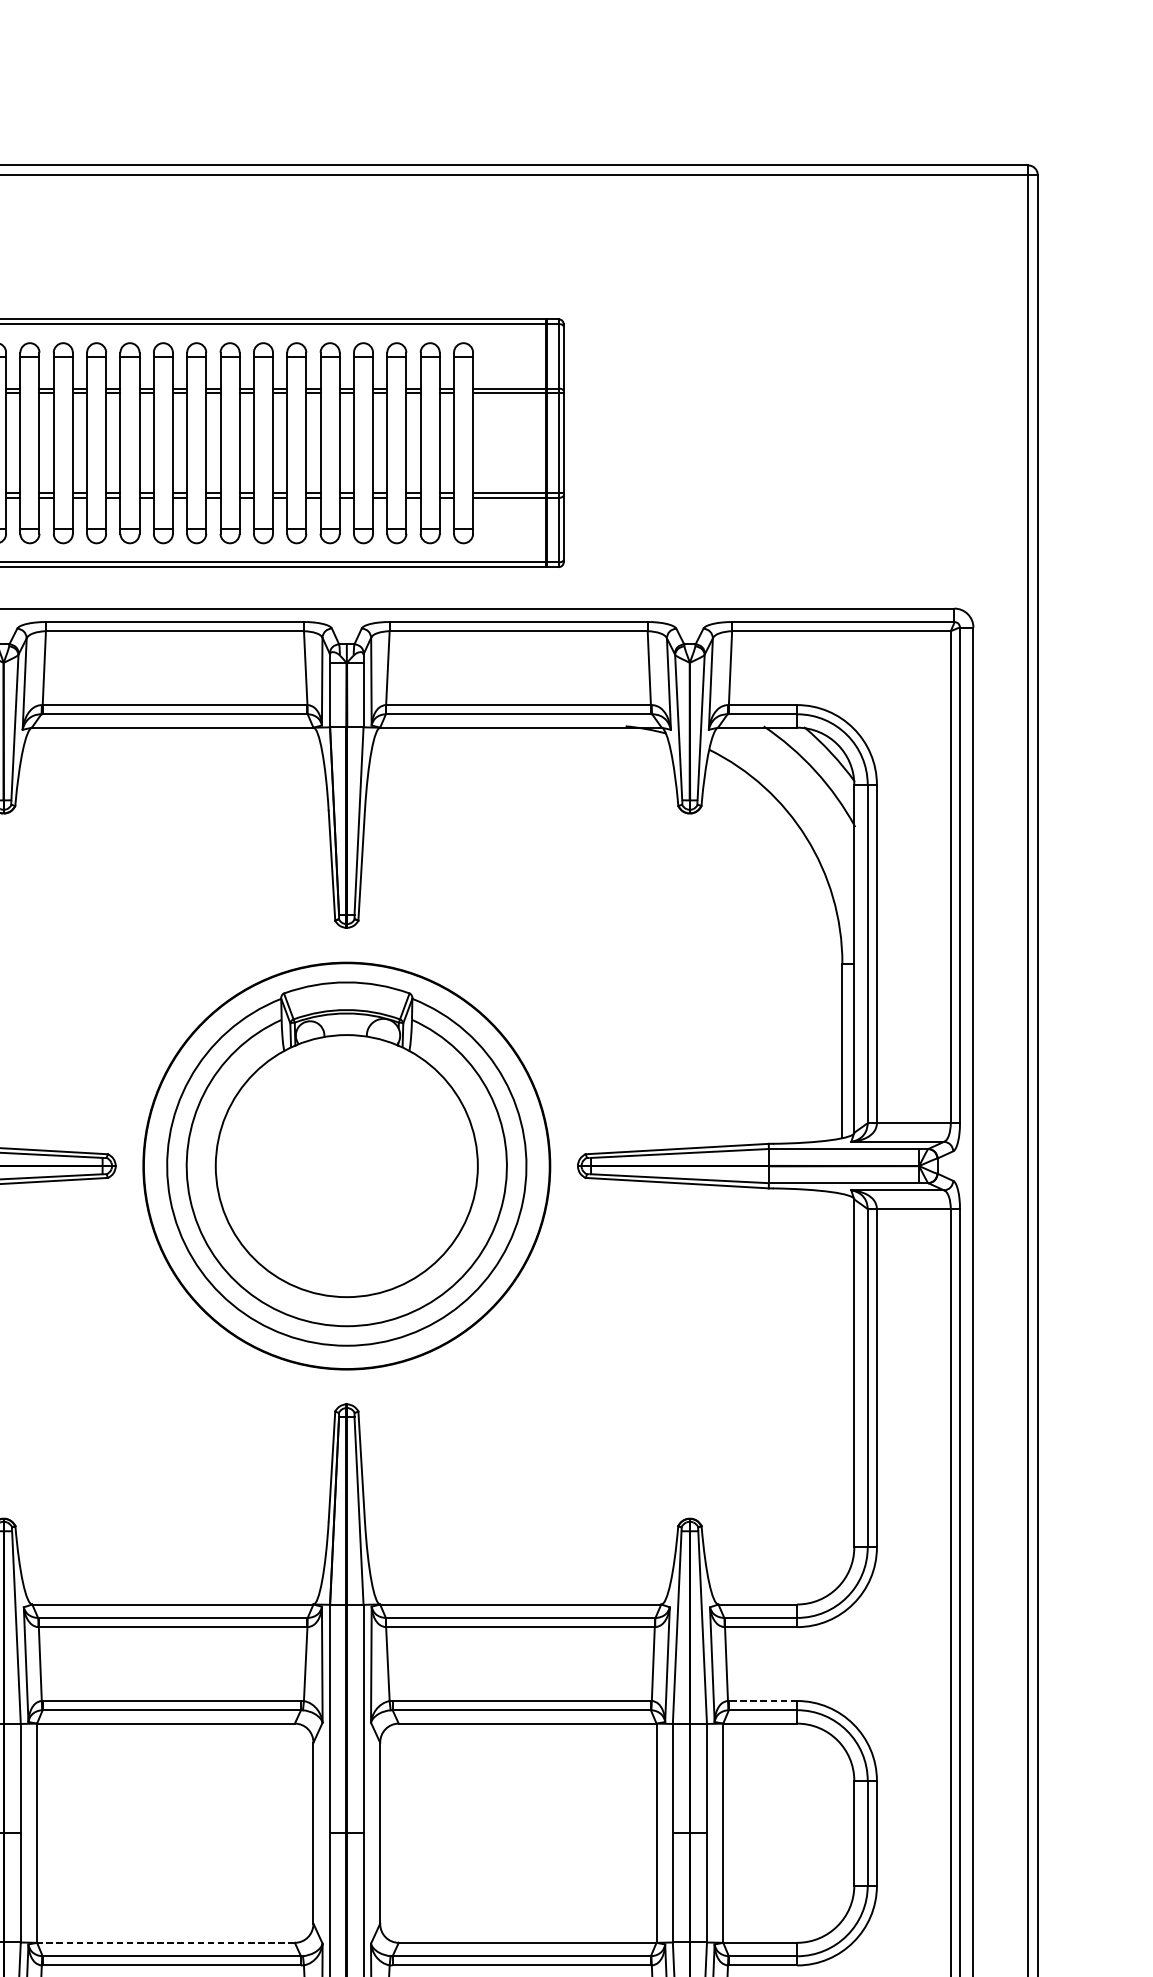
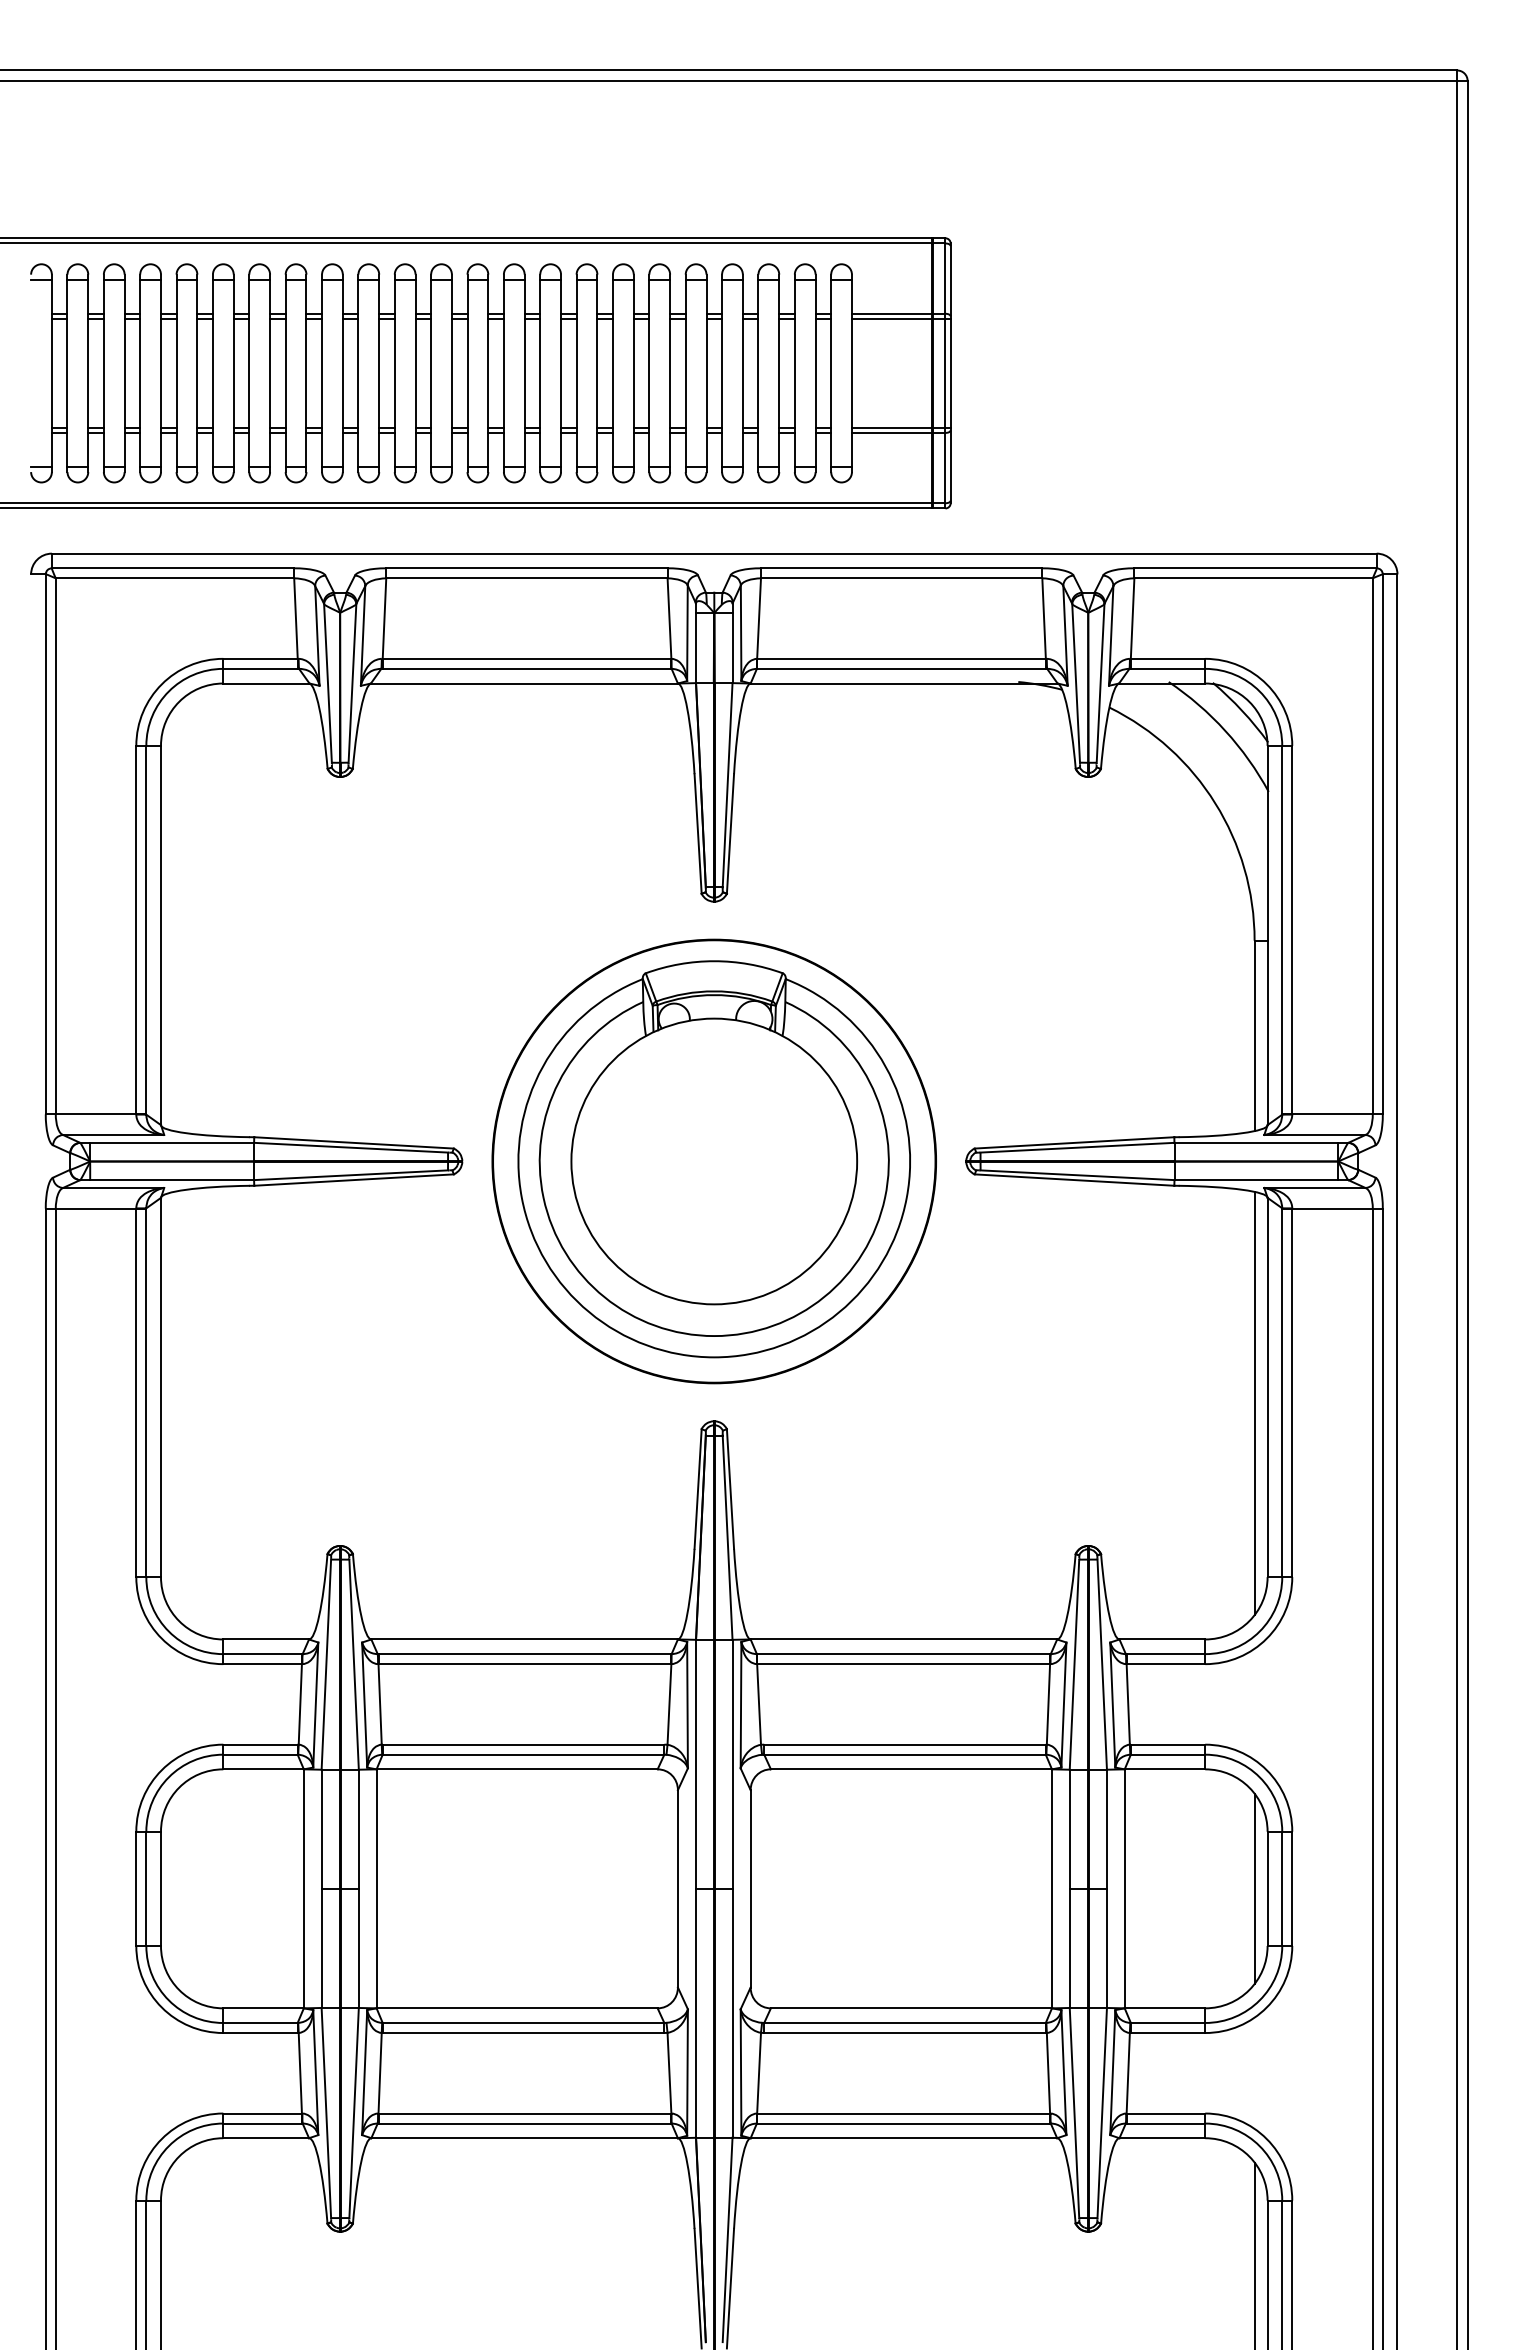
line: (842, 1387) -> (1254, 1402), added
line: (762, 1700) -> (1167, 1744), dashed -> solid
line: (842, 1832) -> (1254, 1888), added
line: (166, 1942) -> (517, 2008), dashed -> solid

